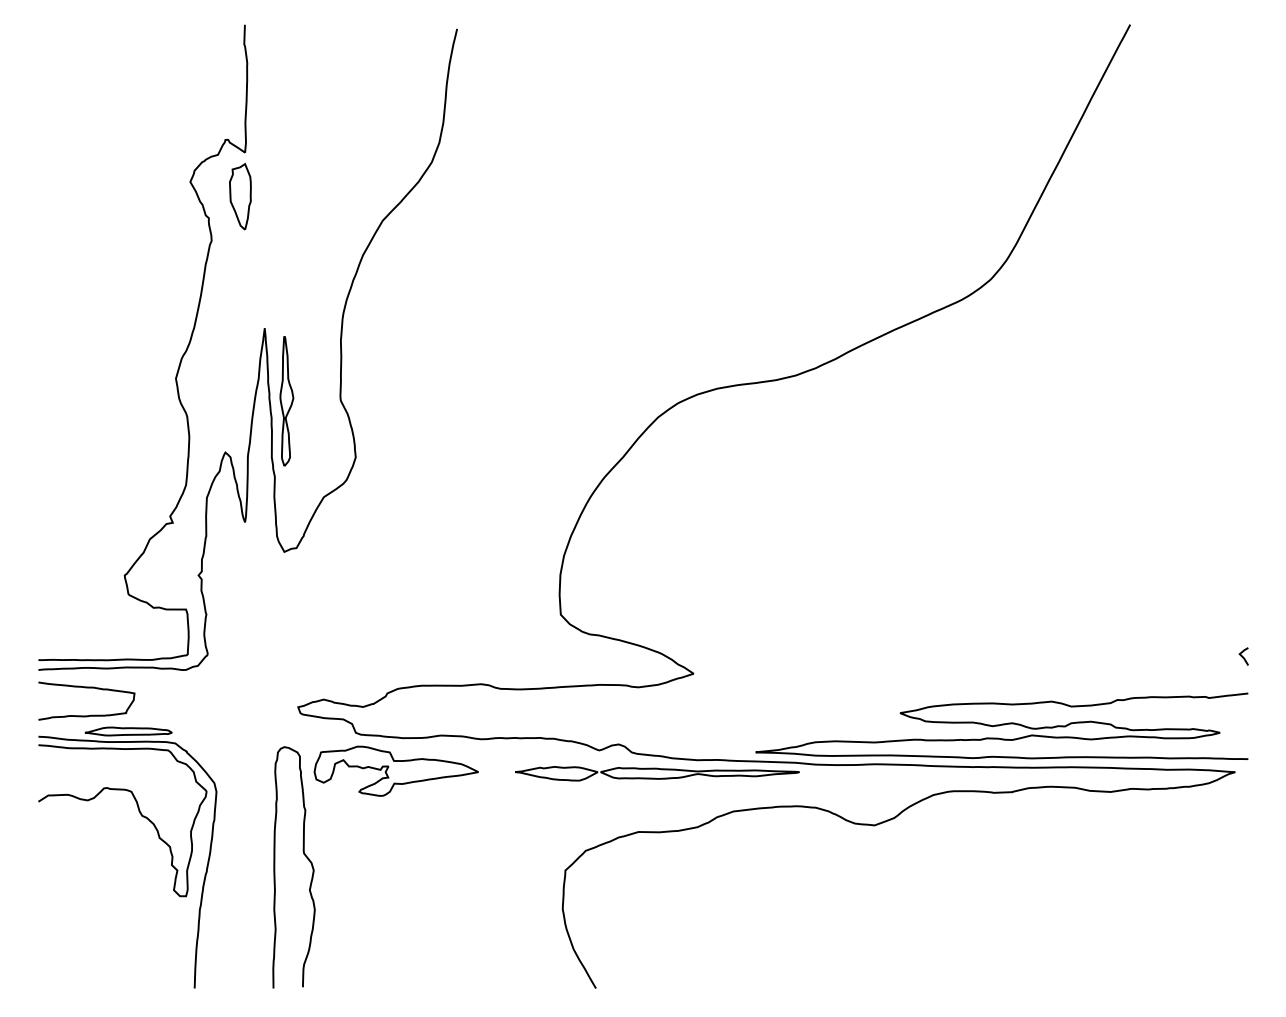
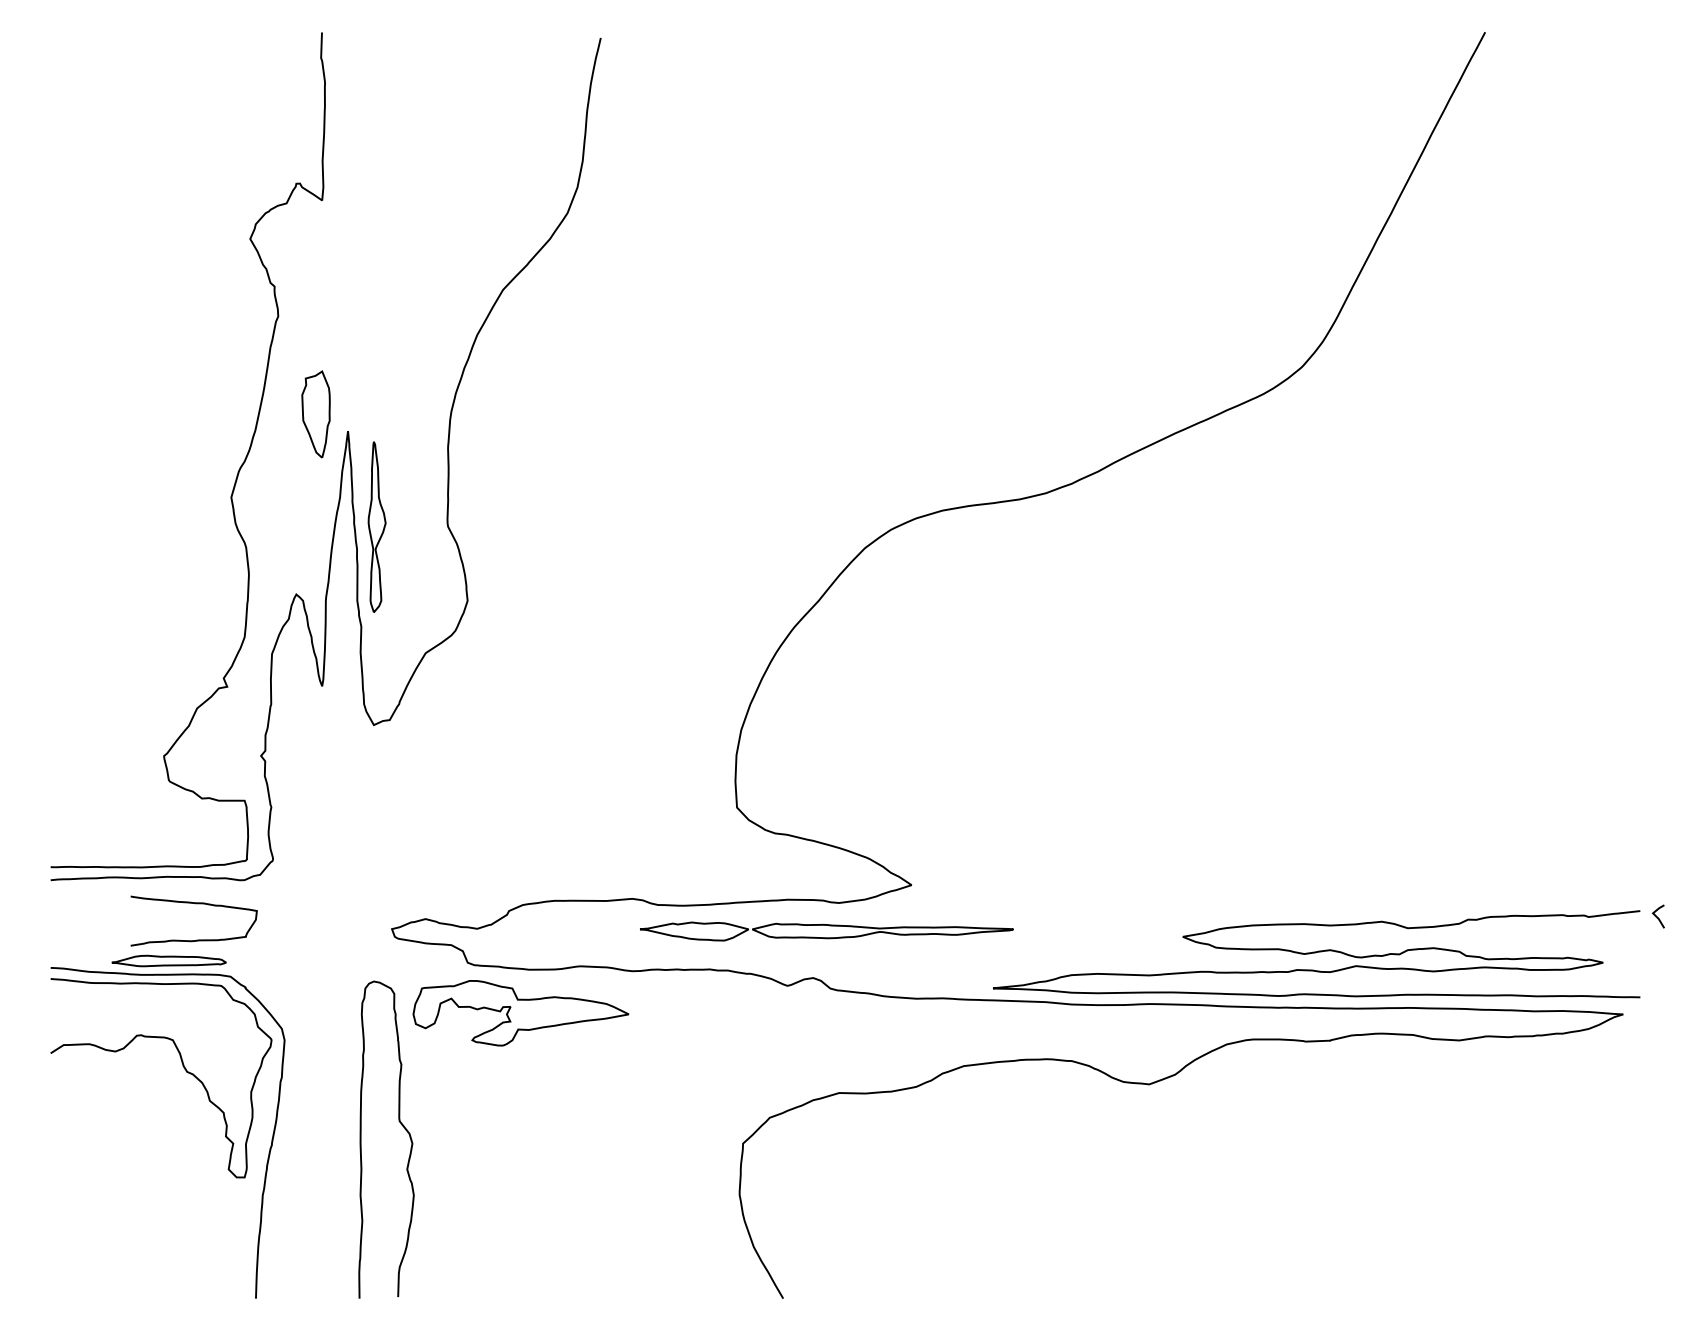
part: (239, 196) -> (315, 414), moved
line: (1243, 656) -> (1657, 916), moved
curve: (87, 688) -> (195, 904), moved
part: (657, 773) -> (826, 931), moved

